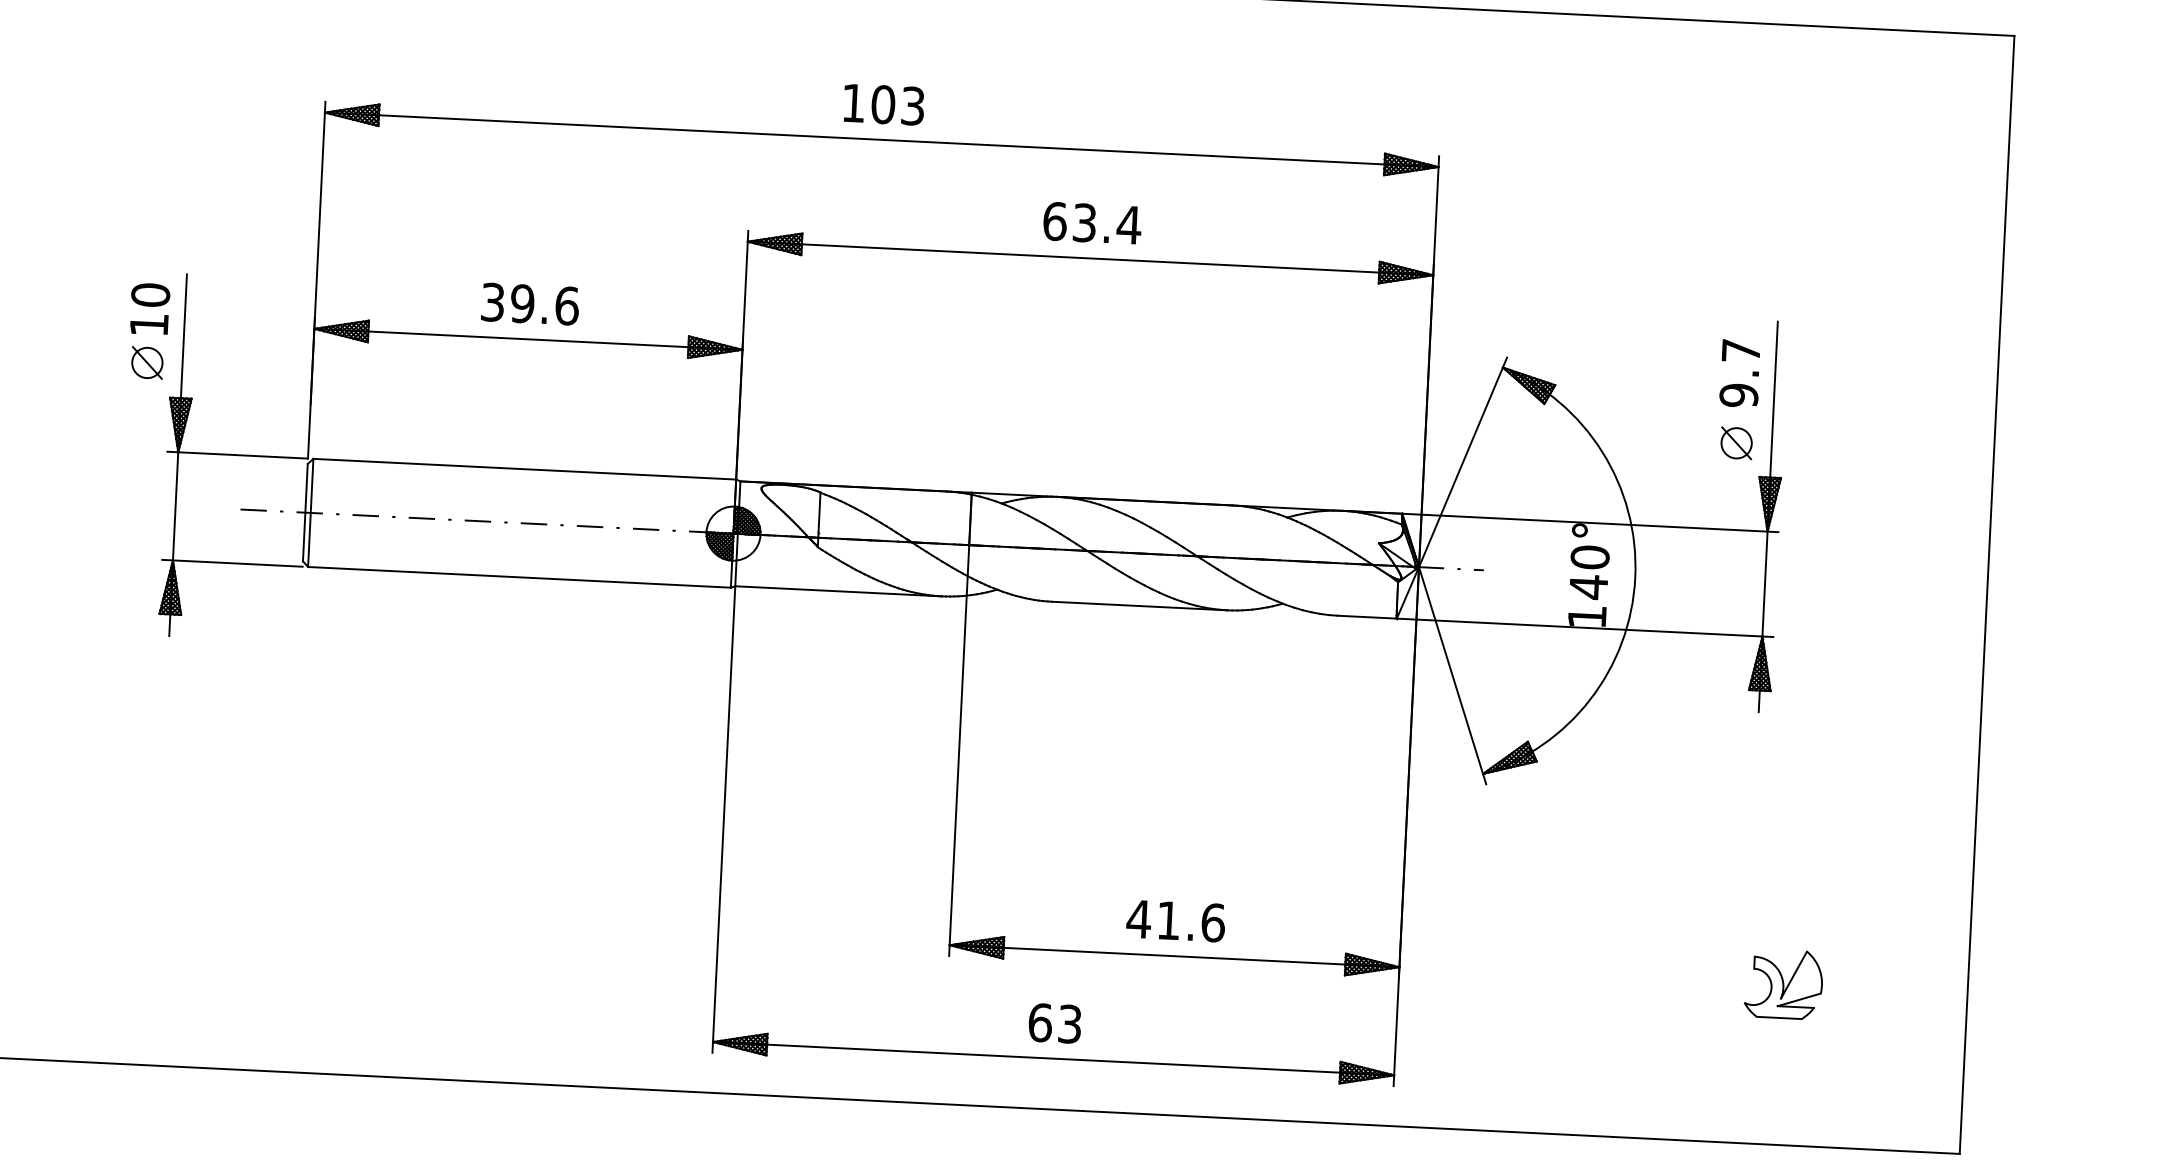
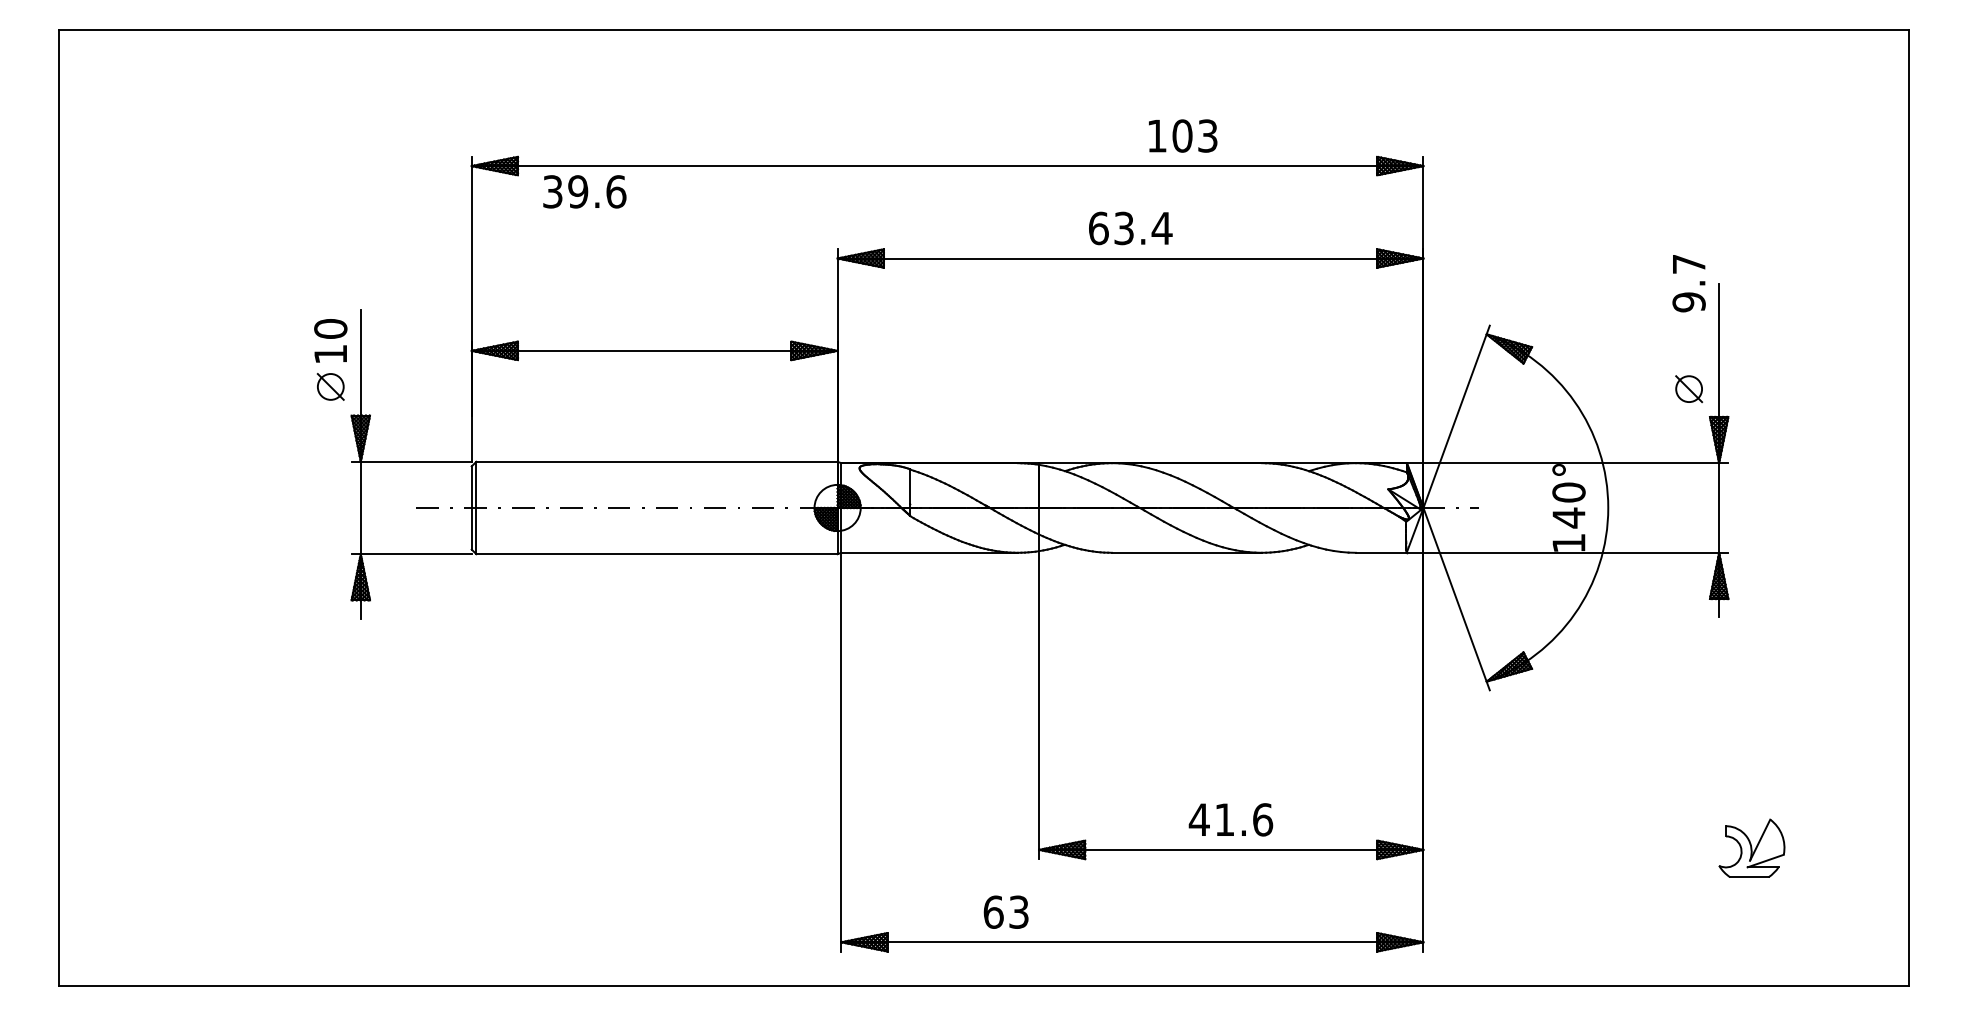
text: (884, 104) -> (1183, 135), moved
text: (529, 303) -> (584, 191), moved
text: (1739, 373) -> (1688, 283), moved
text: (1054, 1022) -> (1005, 911), moved

